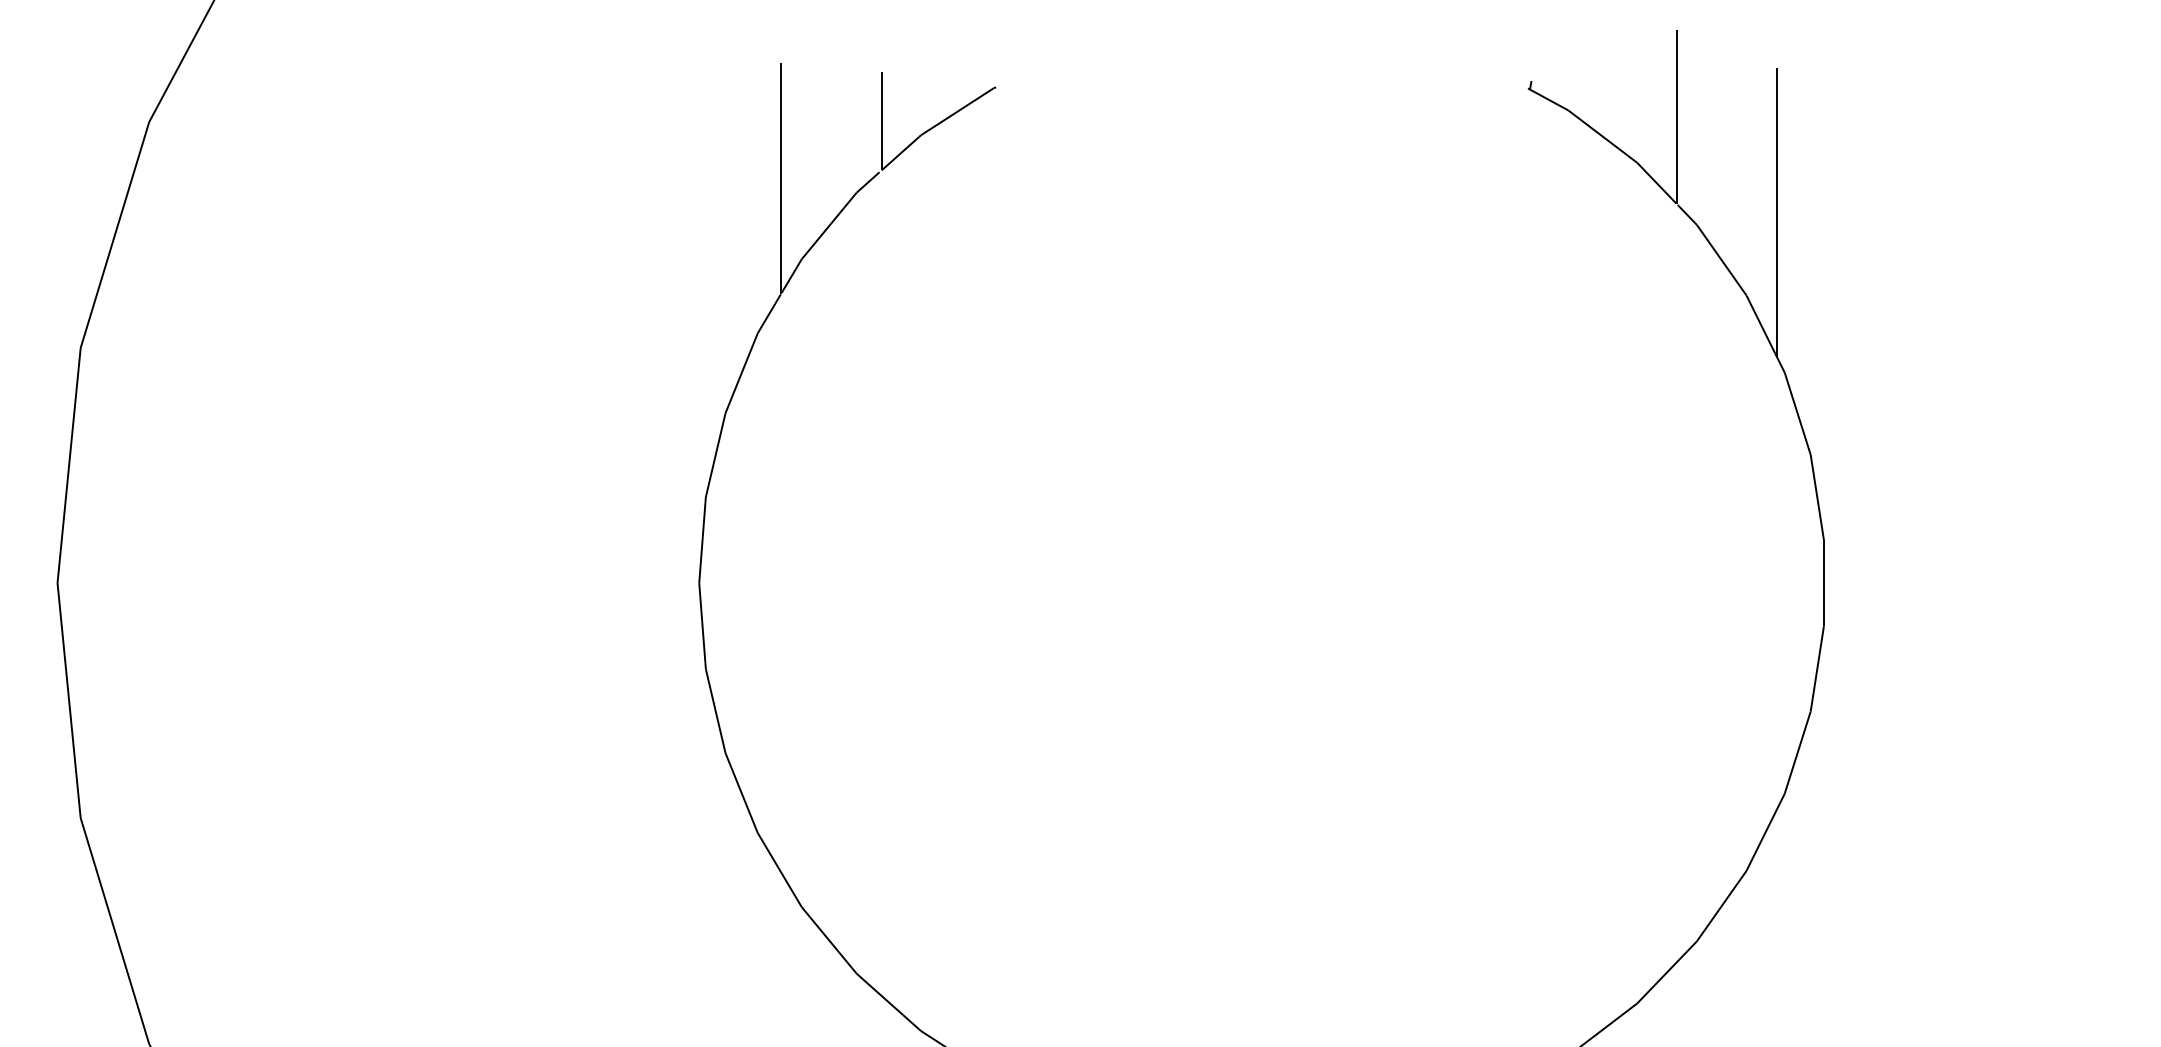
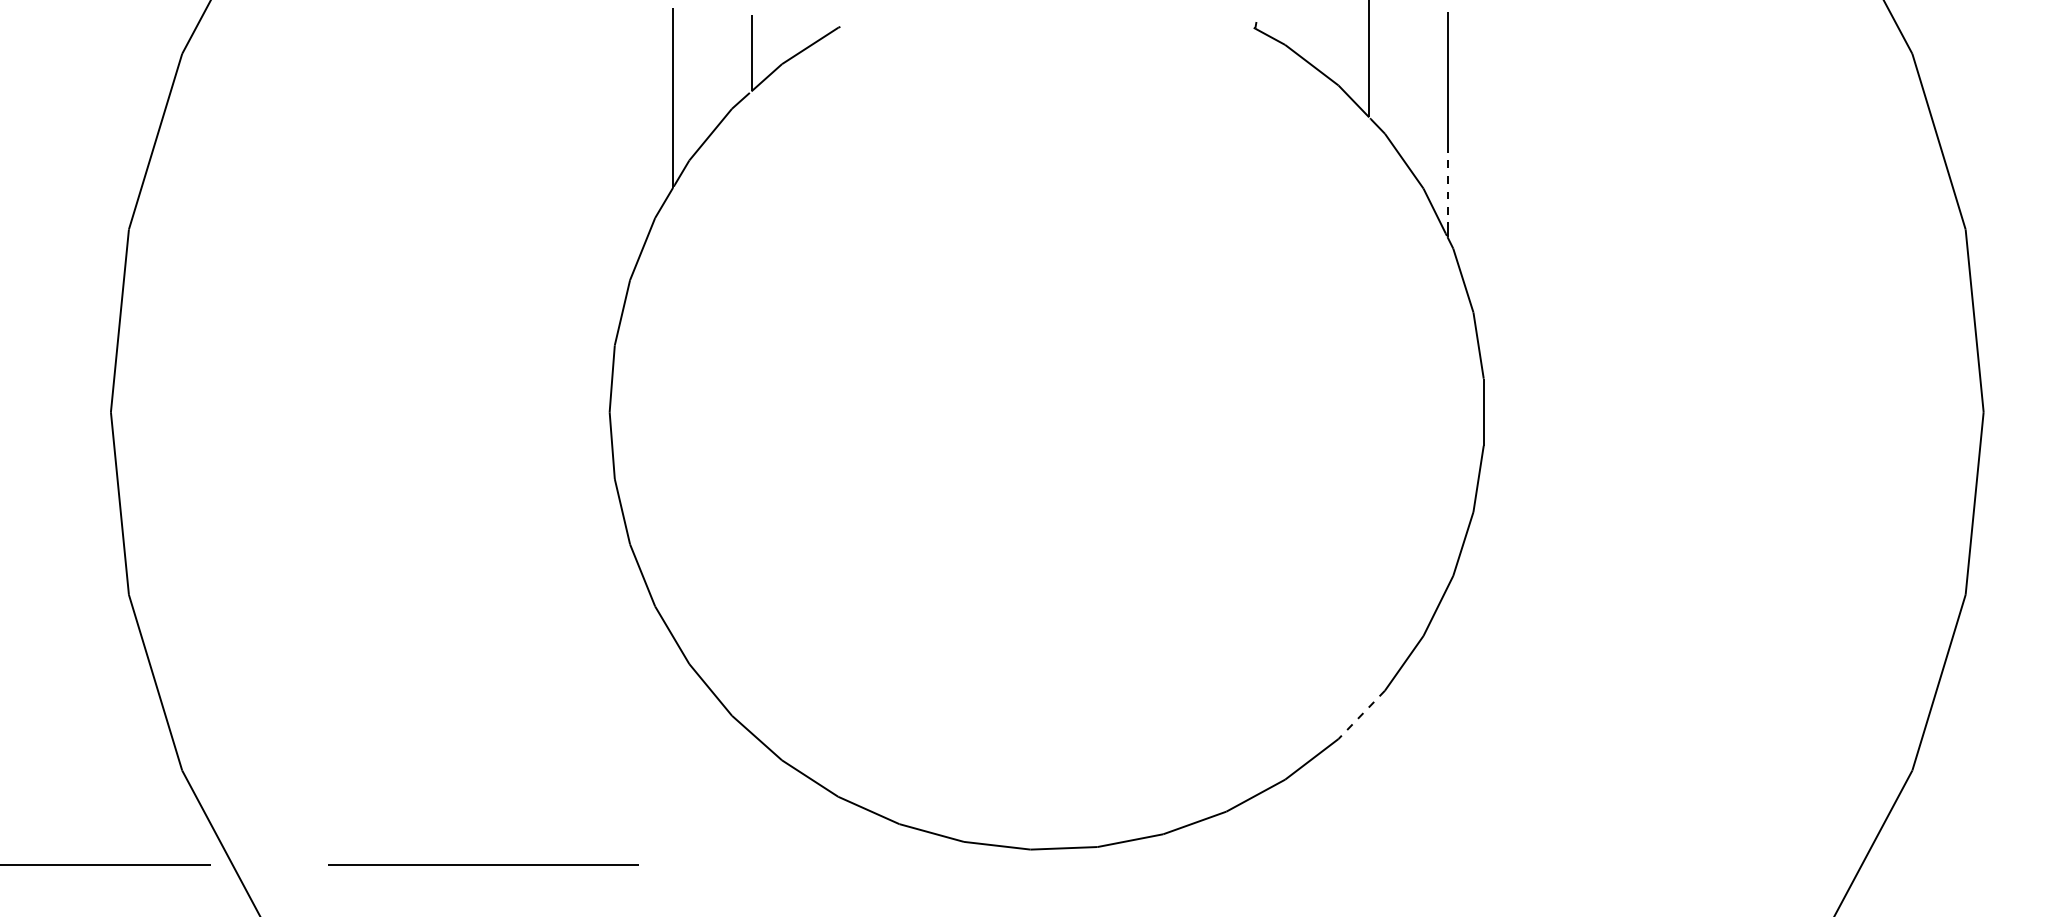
line: (1777, 288) -> (1447, 183), solid -> dashed
line: (1666, 973) -> (1361, 715), solid -> dashed

